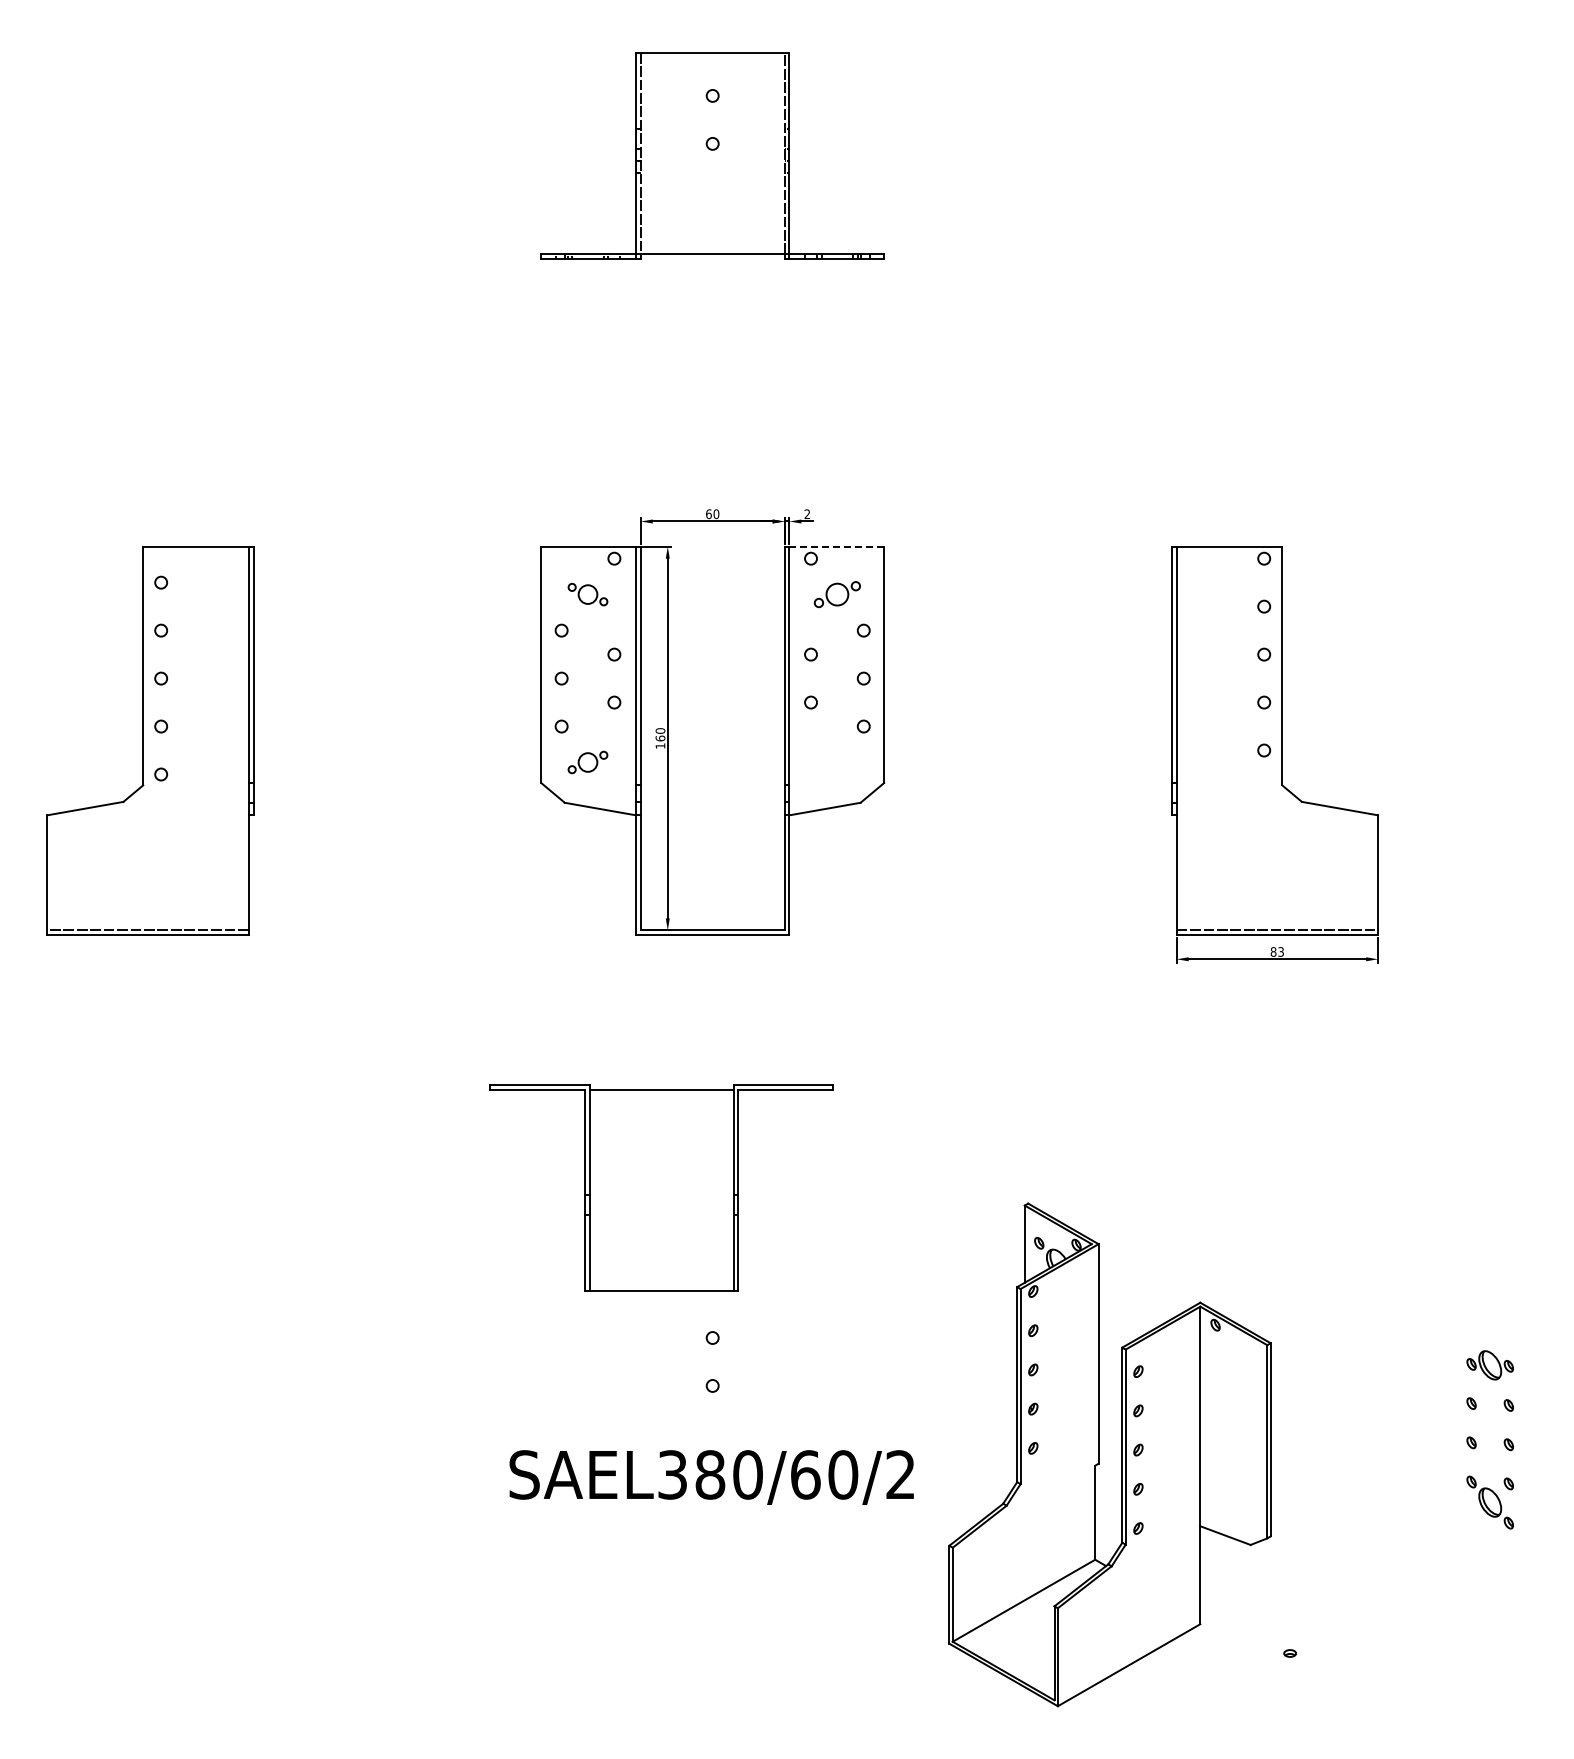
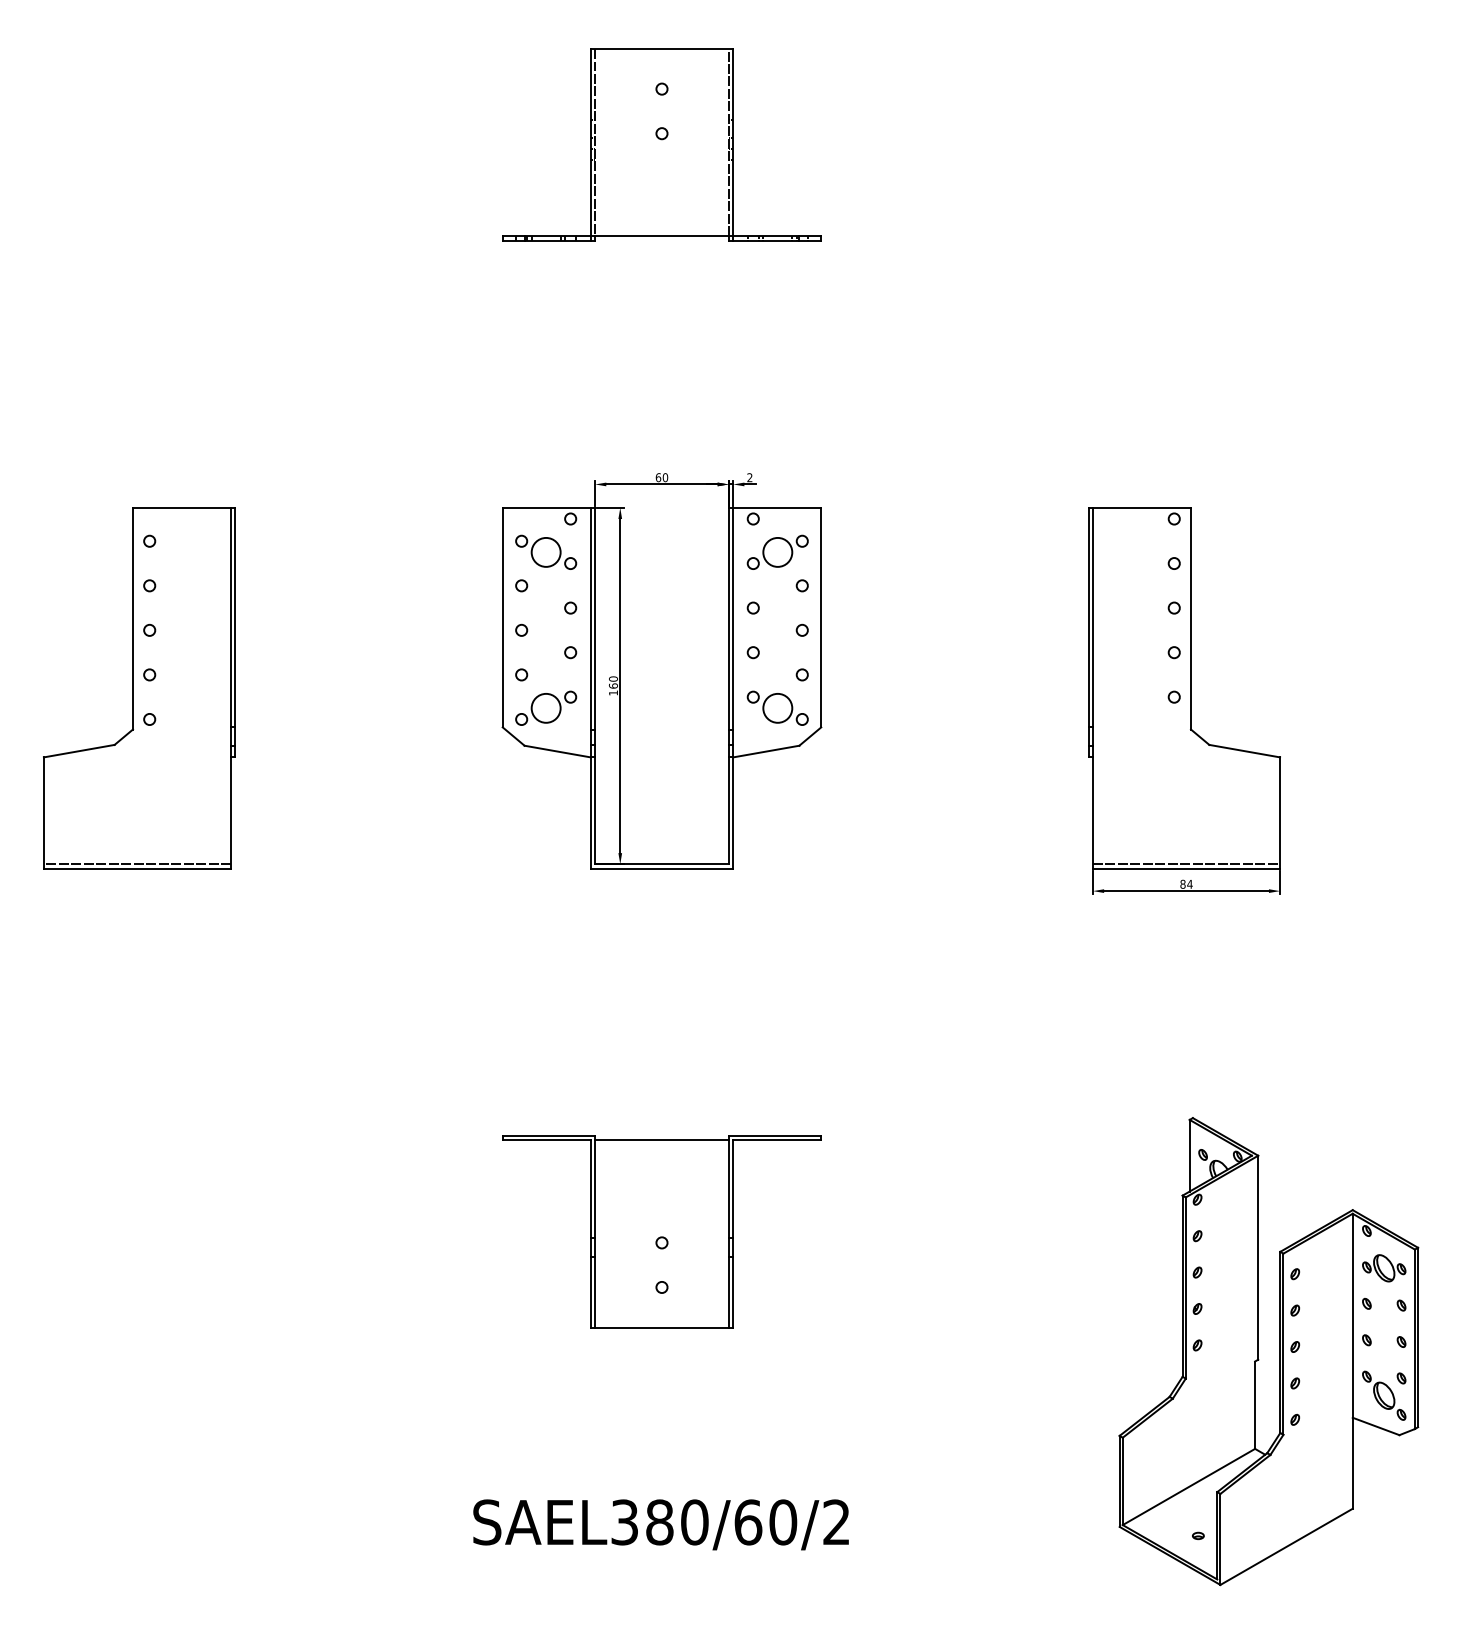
line: (837, 546) -> (777, 507), dashed -> solid
part: (587, 594) -> (545, 552), size x1.67
part: (837, 594) -> (777, 552), size x1.43
part: (587, 762) -> (545, 708), size x1.67
part: (837, 762) -> (777, 708), added
text: (1281, 951) -> (1190, 883), 83 -> 84
part: (661, 1187) -> (661, 1231), moved
part: (1099, 1454) -> (1259, 1351), moved
text: (711, 1477) -> (660, 1524), moved

